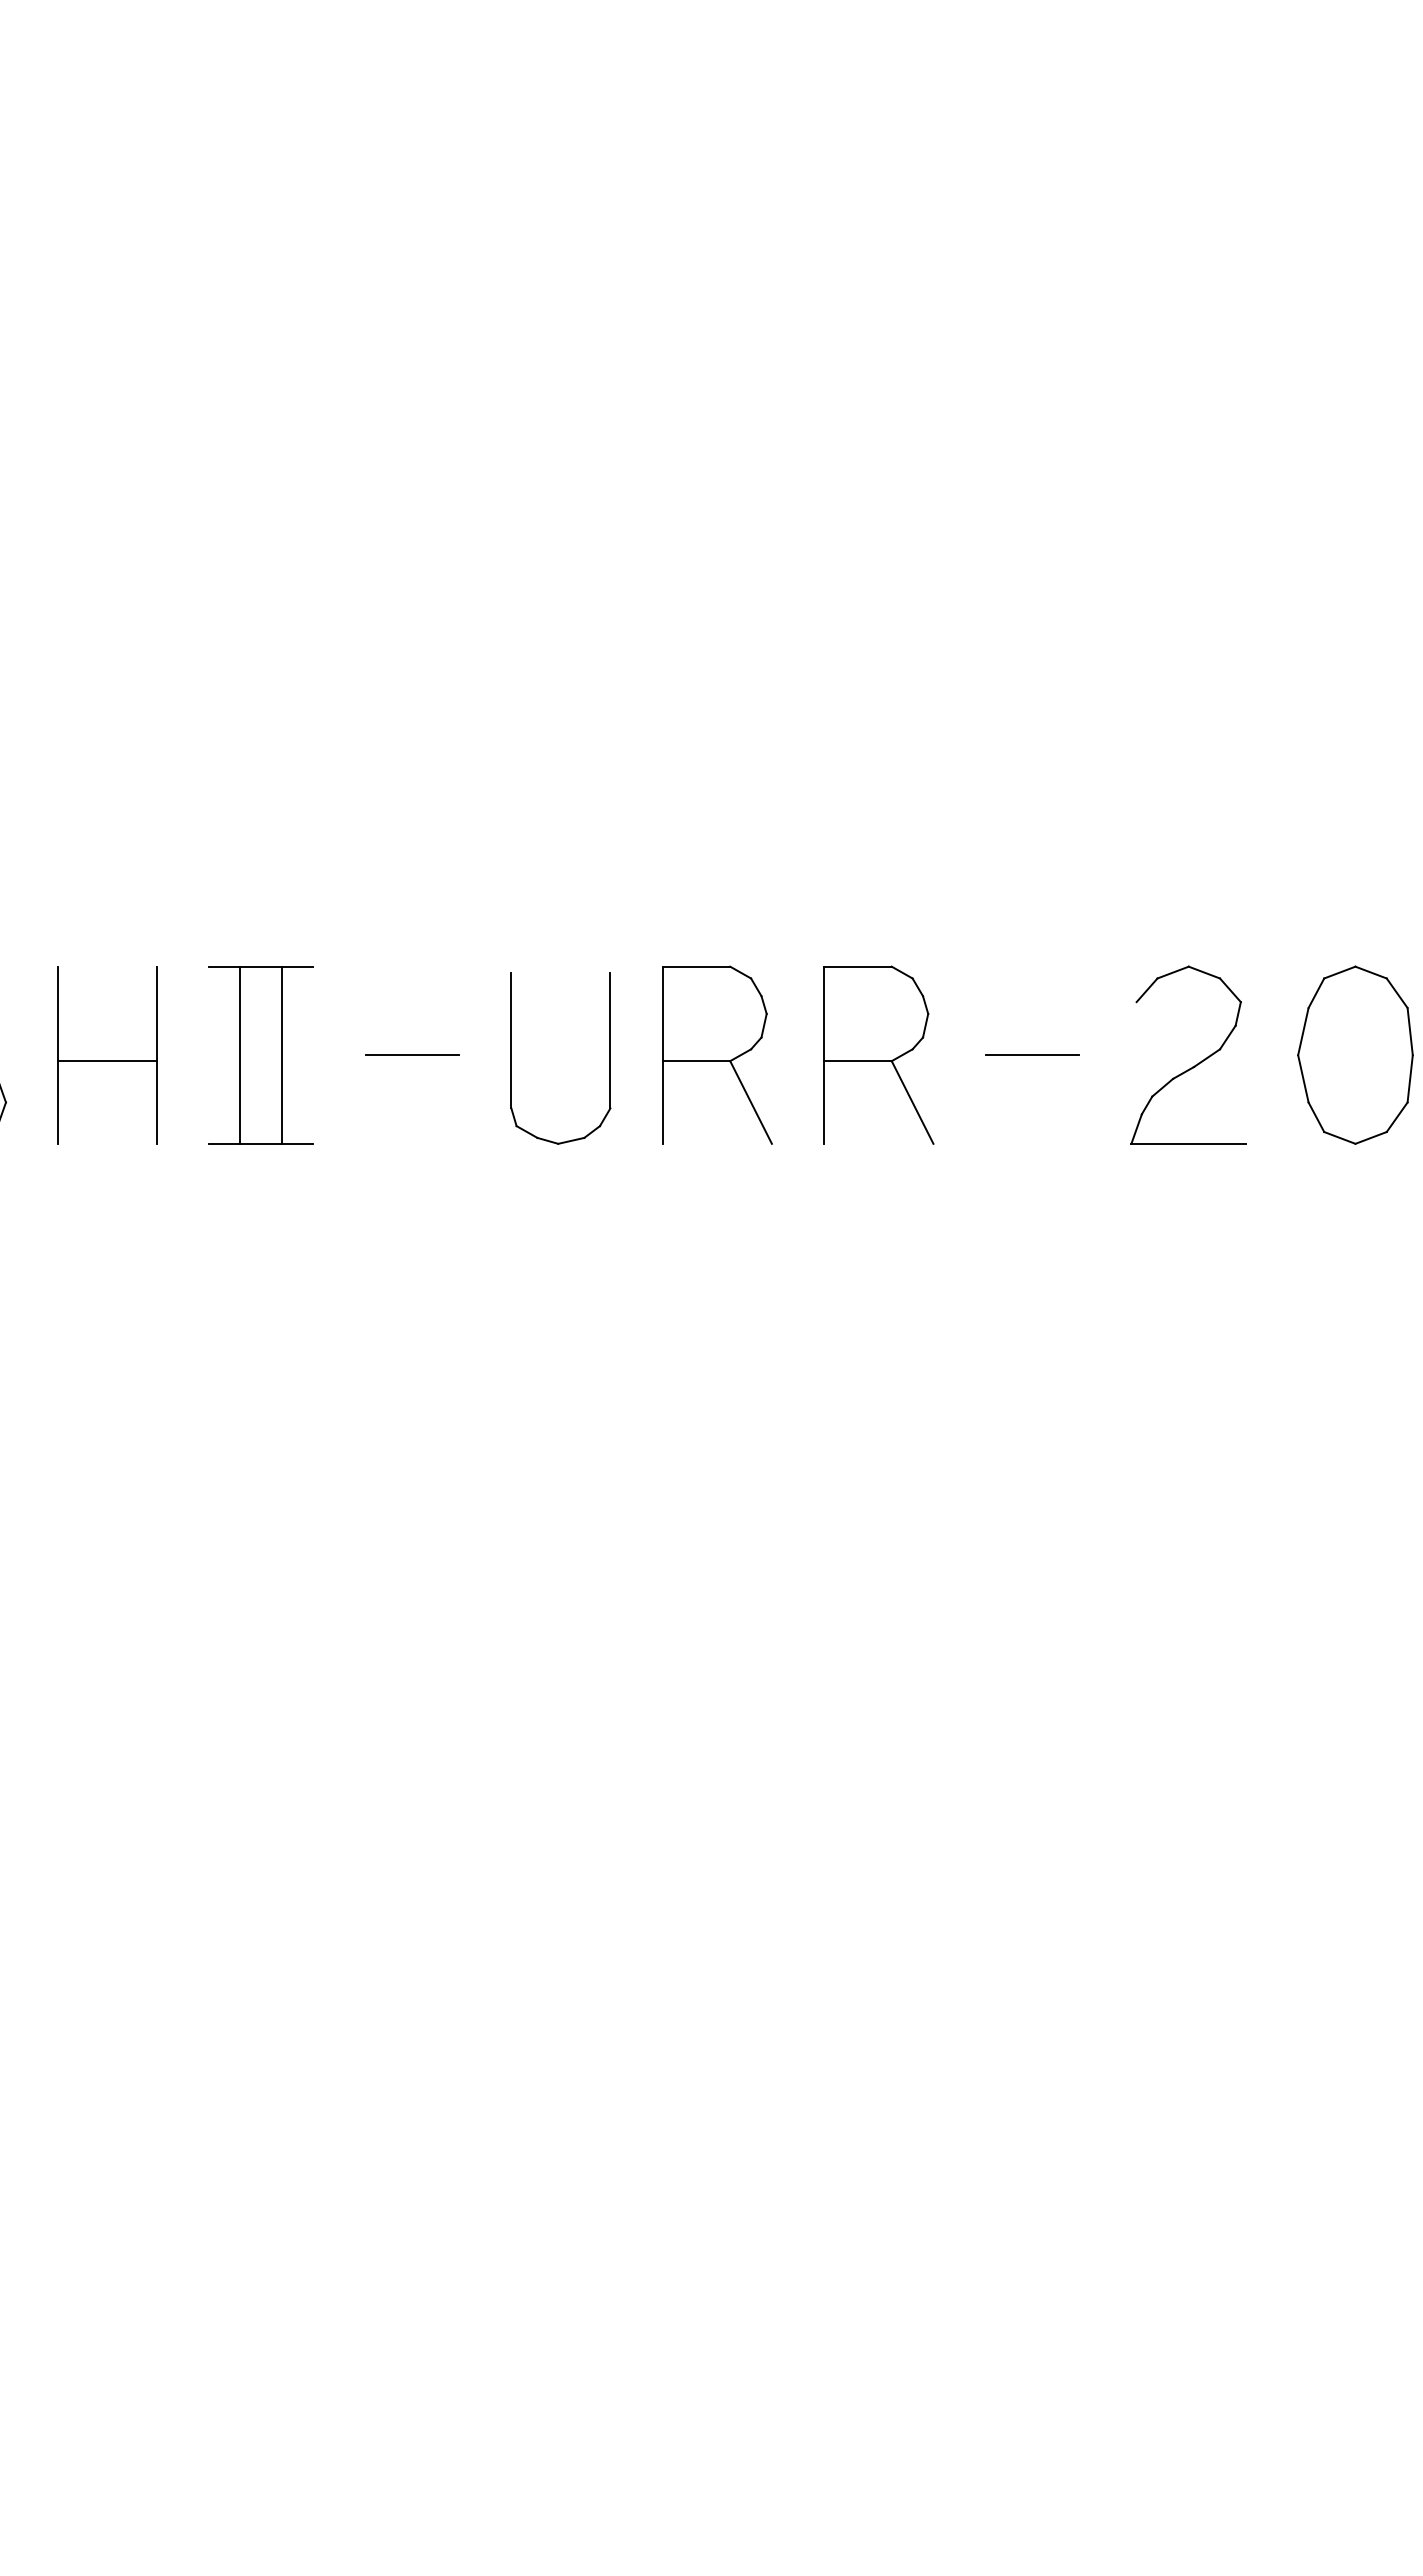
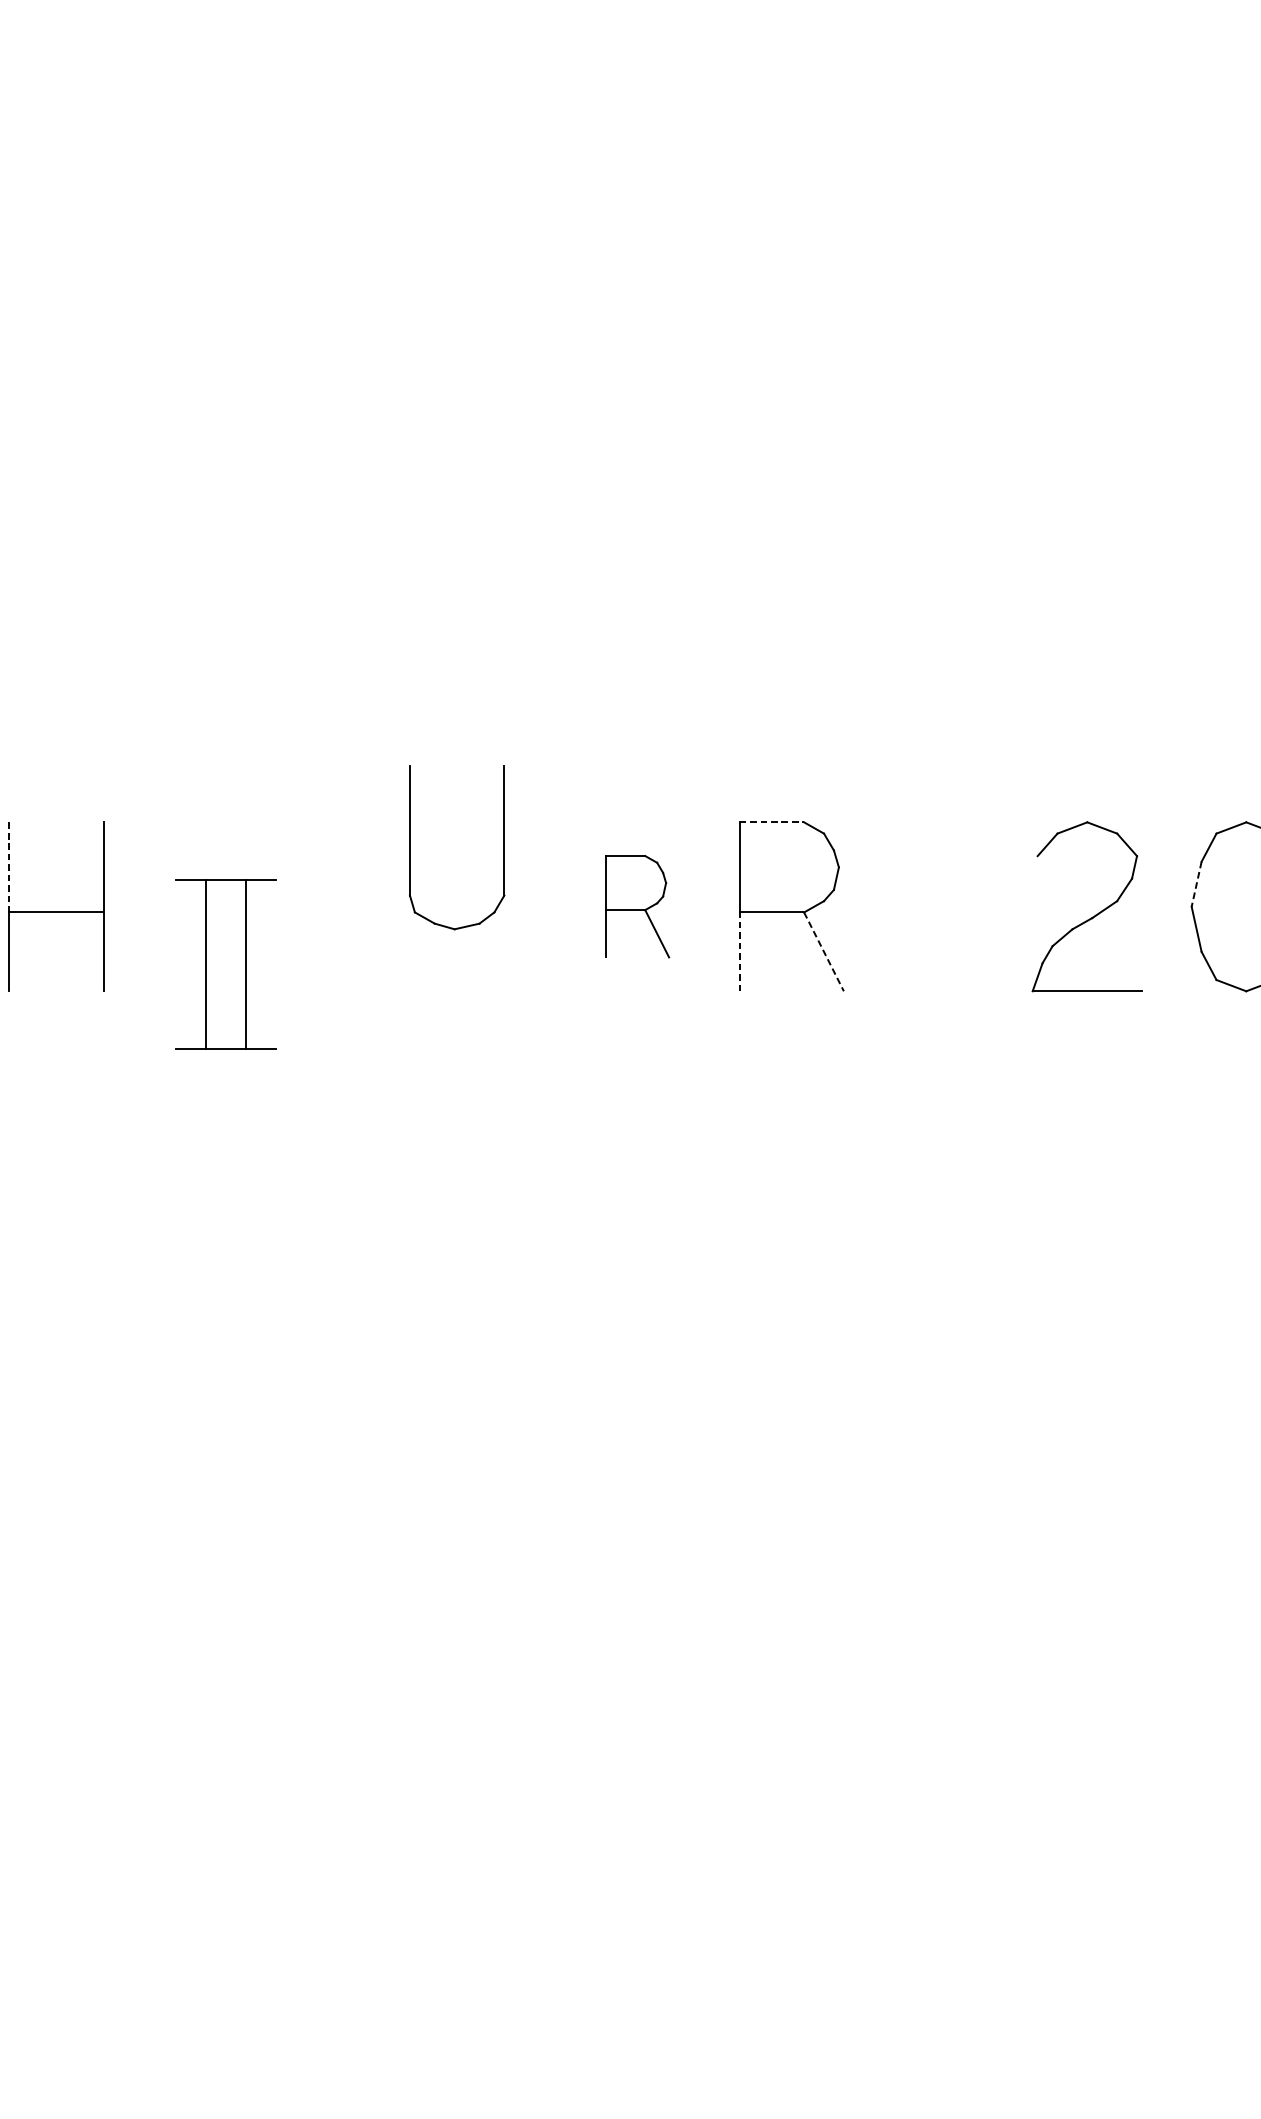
line: (857, 966) -> (771, 822), solid -> dashed
line: (58, 1014) -> (9, 867), solid -> dashed
line: (1303, 1032) -> (1196, 885), solid -> dashed
part: (717, 1054) -> (637, 906), size x0.6
line: (1032, 1054) -> (938, 906), removed
part: (260, 1055) -> (225, 964), moved
line: (412, 1055) -> (347, 907), removed
part: (511, 1058) -> (410, 847), moved
line: (824, 1102) -> (739, 951), solid -> dashed
line: (912, 1102) -> (823, 951), solid -> dashed

